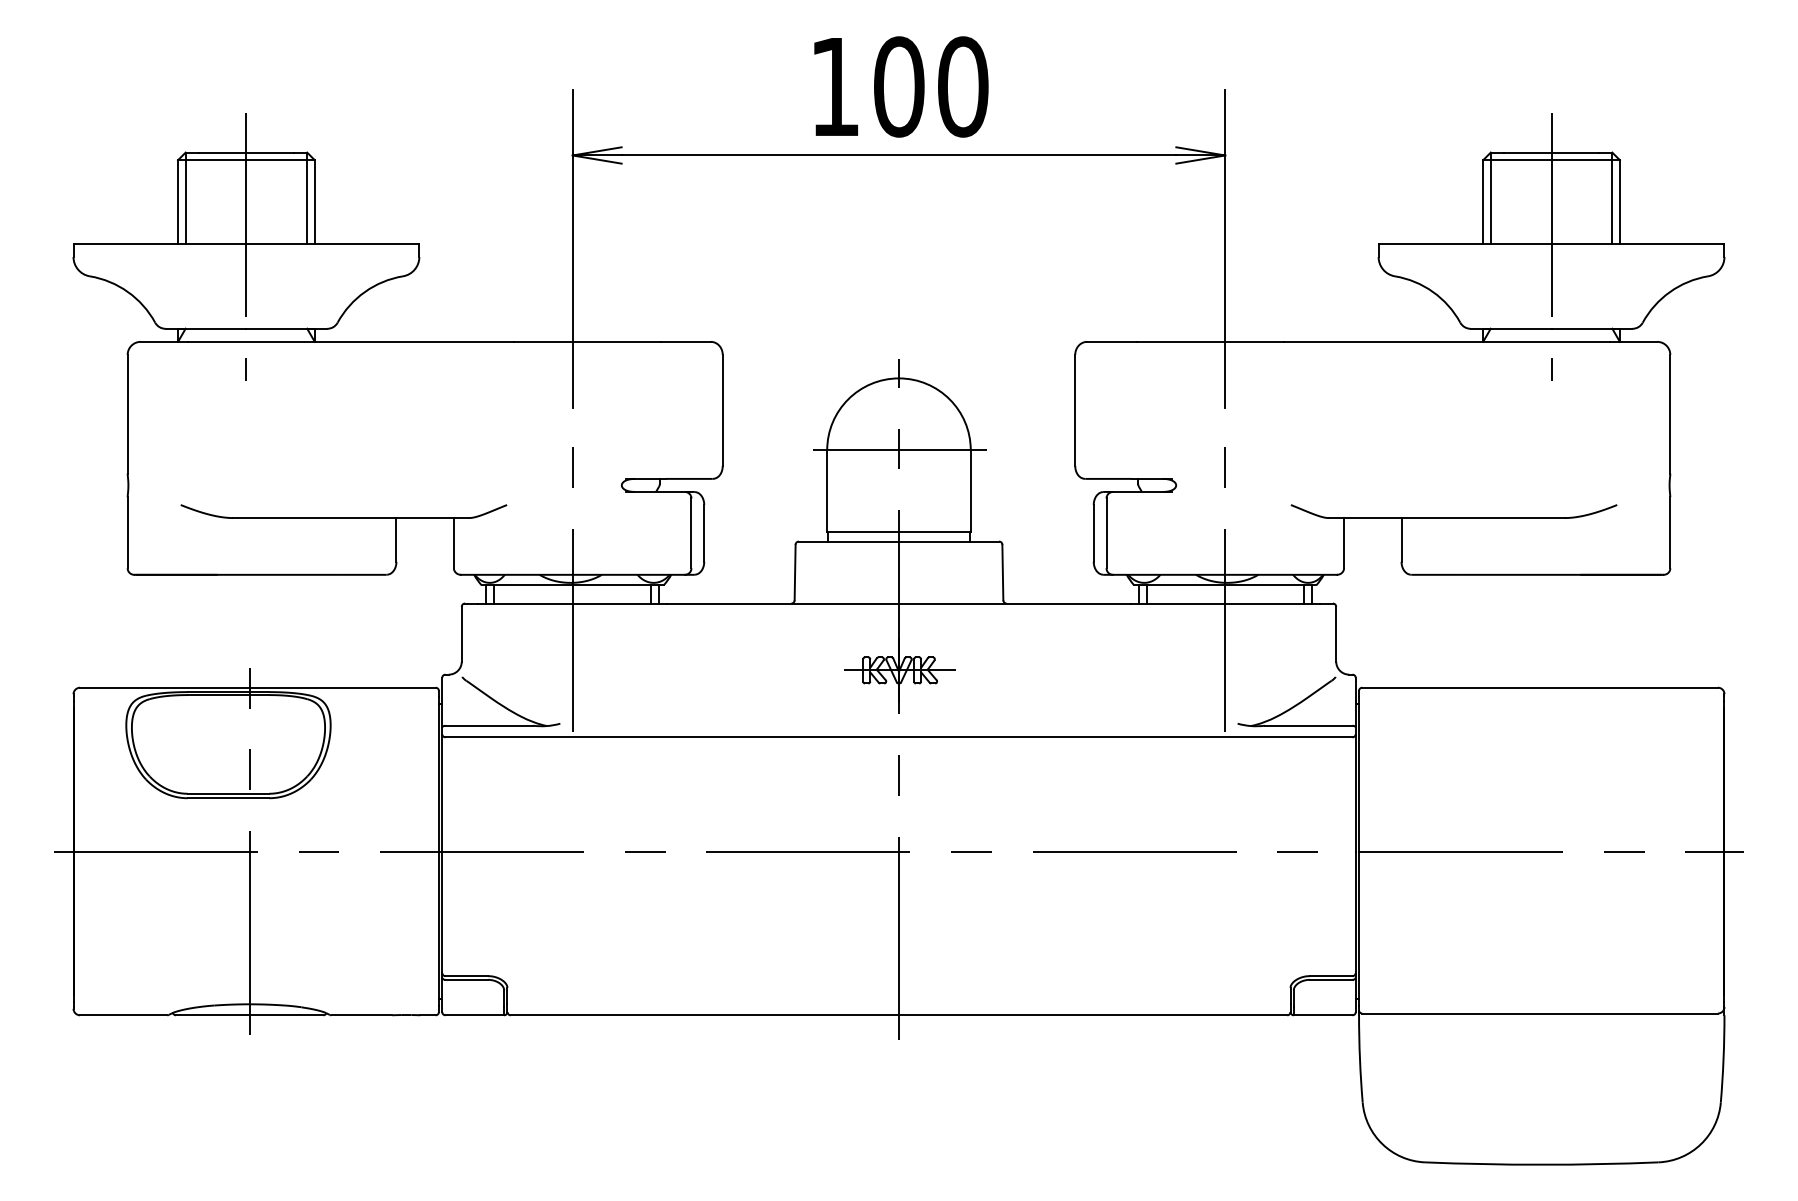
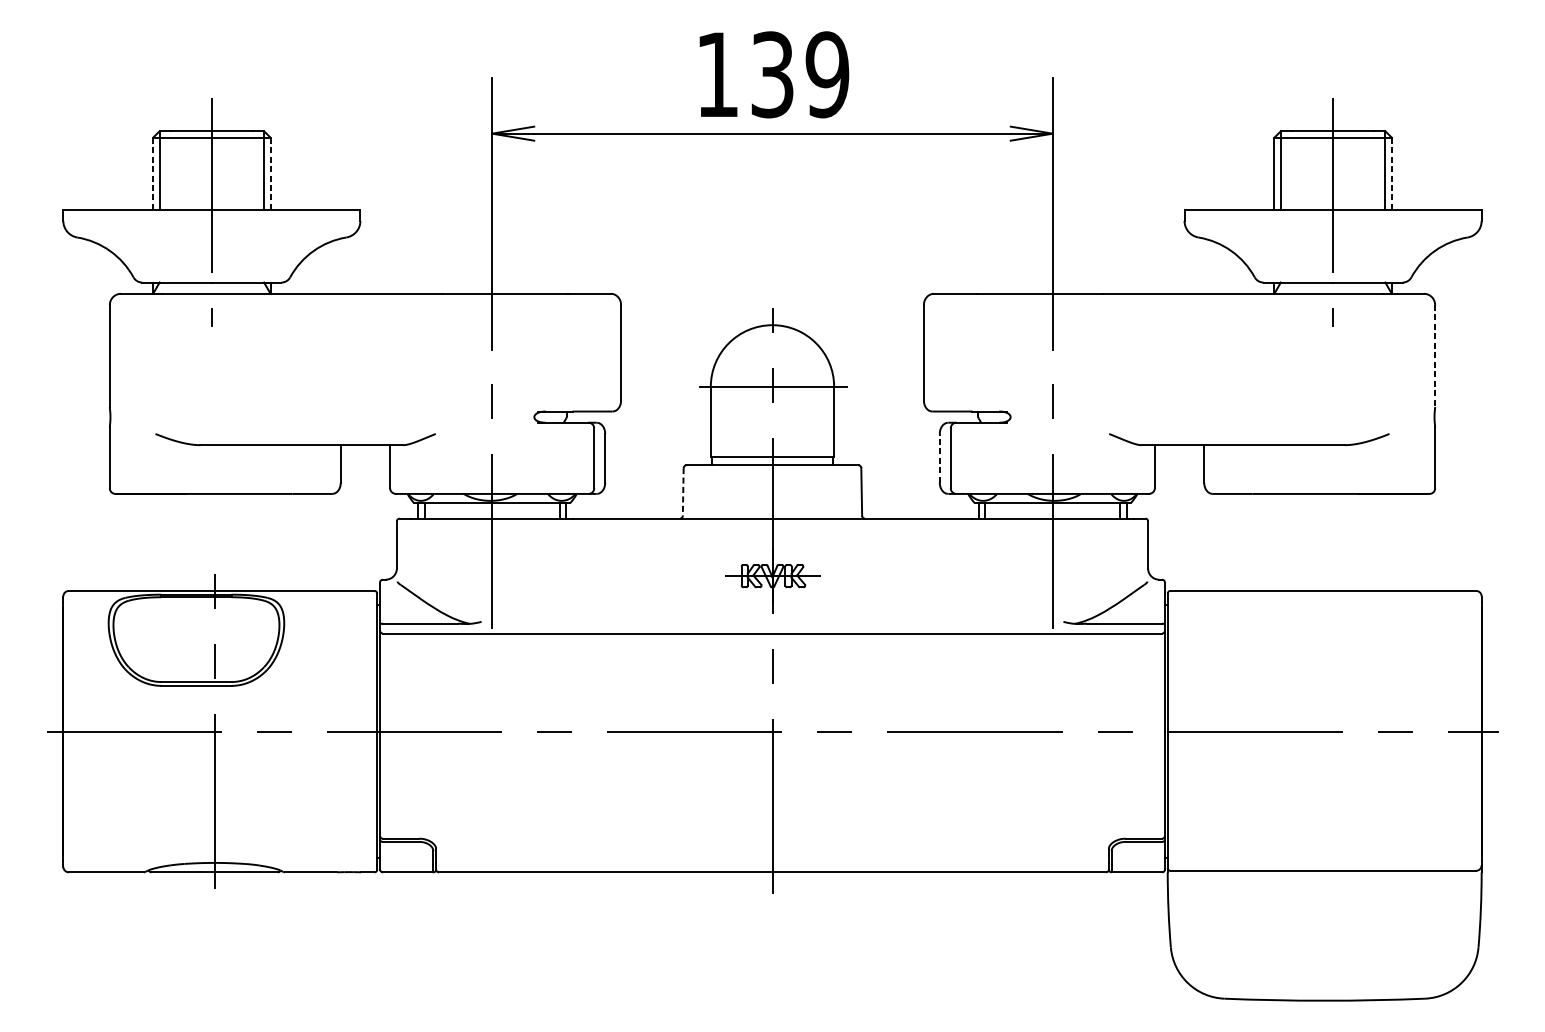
text: (931, 86) -> (800, 74), 100 -> 139
line: (178, 202) -> (153, 174), solid -> dashed
line: (314, 202) -> (270, 174), solid -> dashed
line: (1619, 202) -> (1391, 174), solid -> dashed
line: (1670, 414) -> (1435, 356), solid -> dashed
line: (1093, 532) -> (939, 457), solid -> dashed
line: (795, 572) -> (683, 491), solid -> dashed

